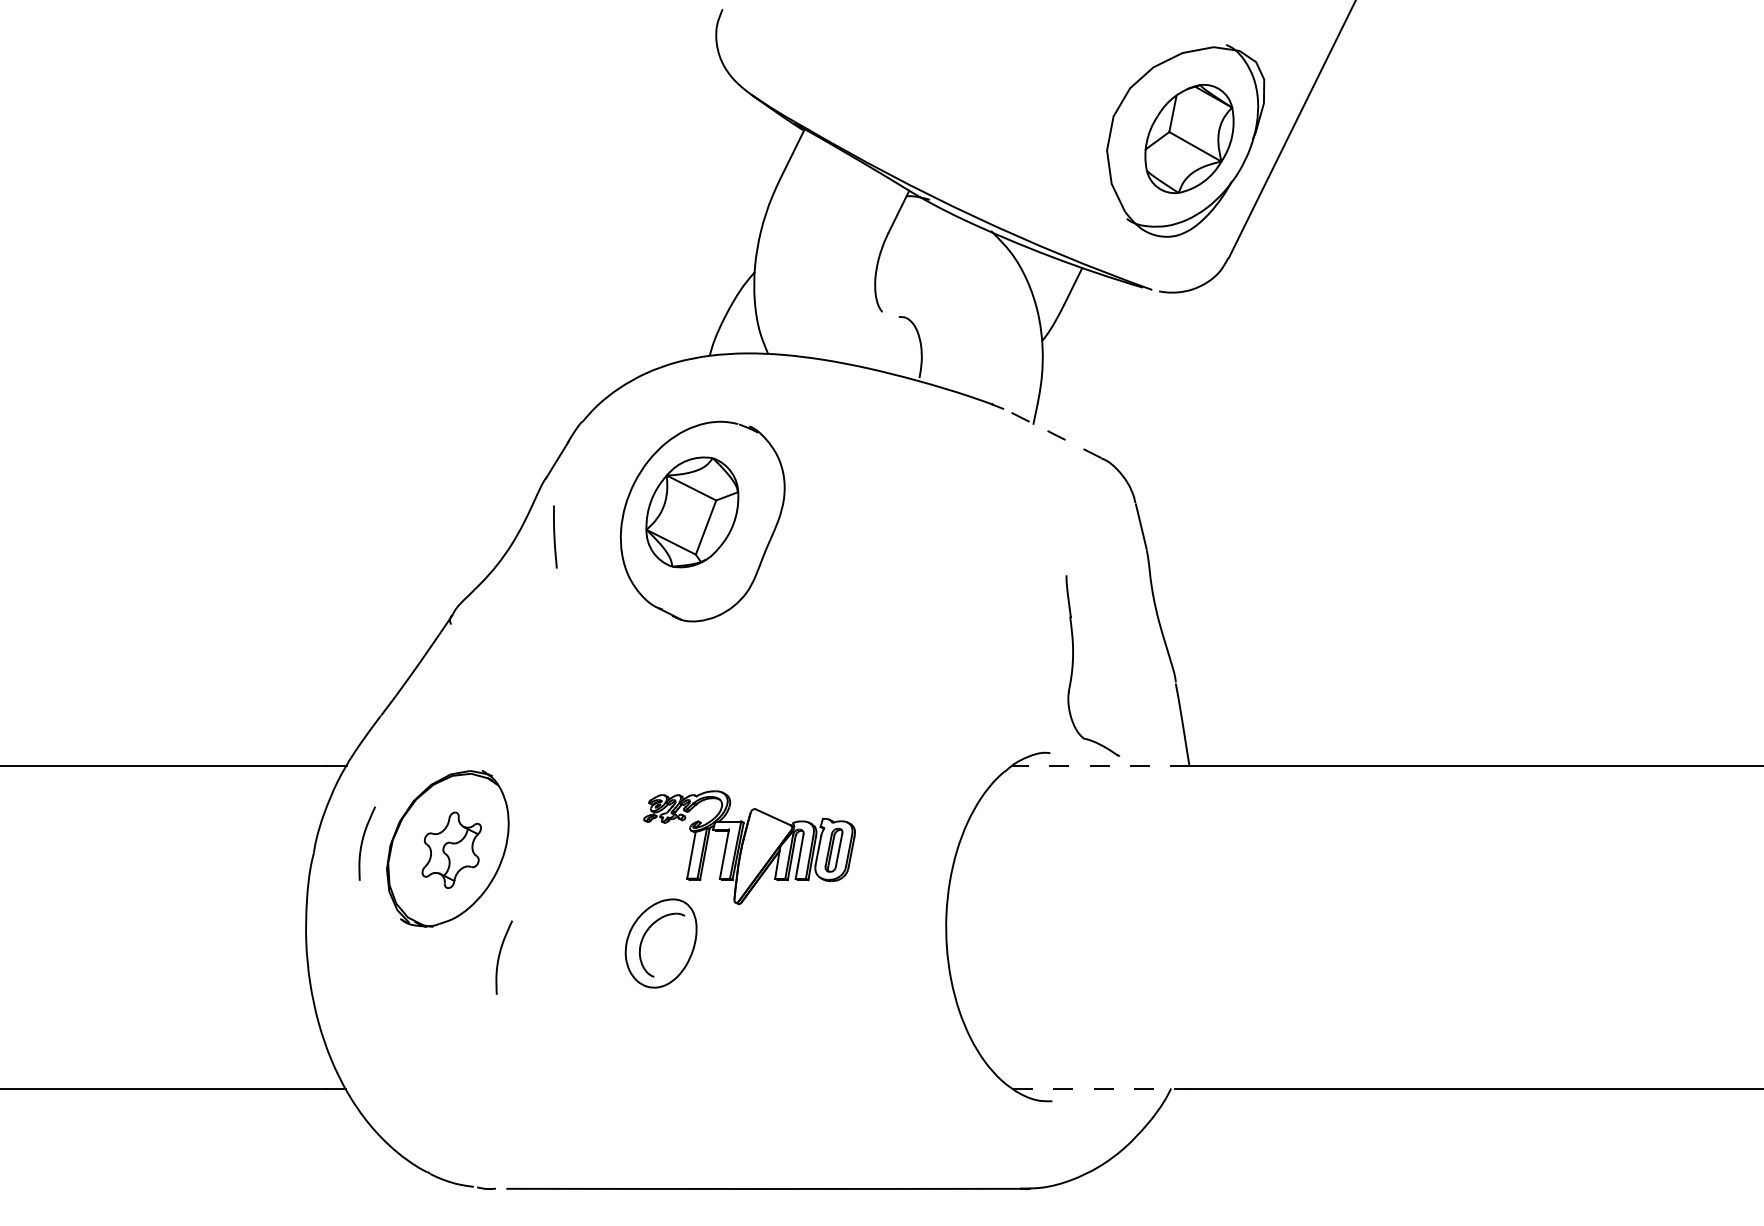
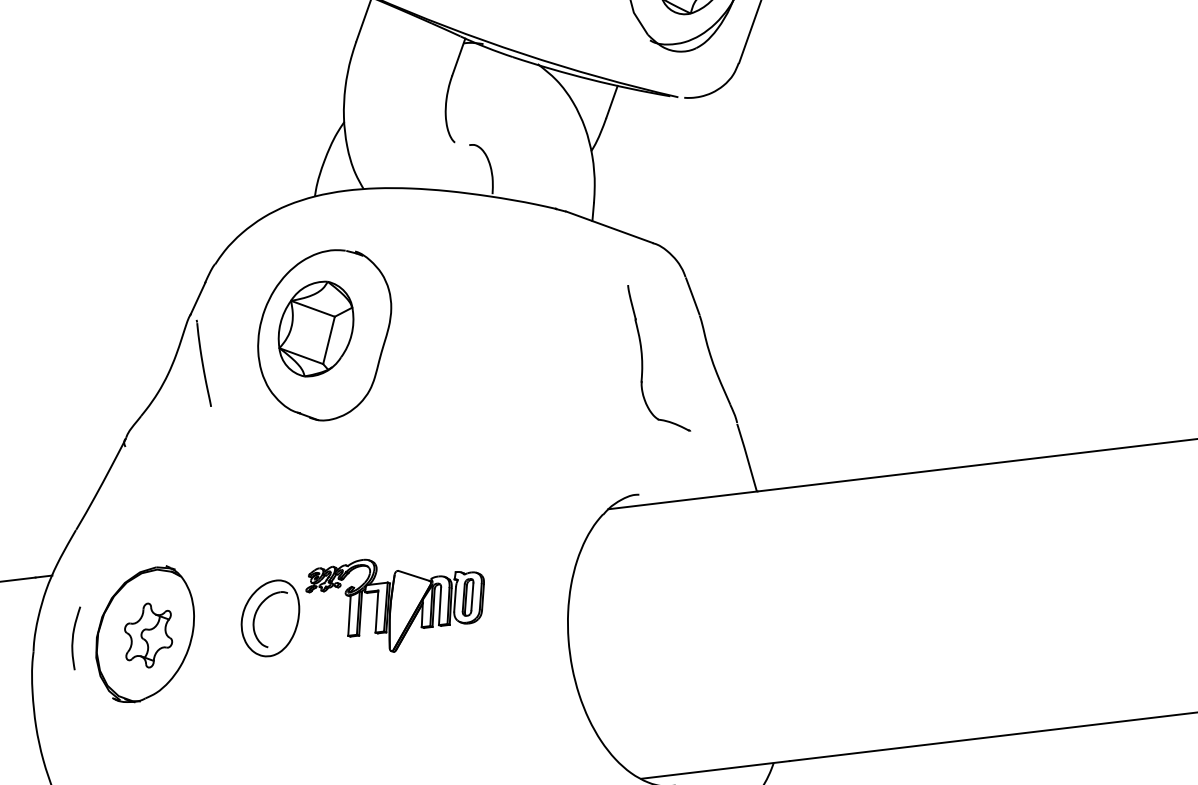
line: (1052, 433) -> (609, 227), dashed -> solid
part: (555, 537) -> (204, 363), size x1.67
part: (1073, 665) -> (642, 359), moved
line: (1100, 765) -> (682, 500), dashed -> solid
part: (660, 943) -> (270, 618), moved
curve: (500, 955) -> (199, 718), removed
line: (1101, 1088) -> (715, 769), dashed -> solid

